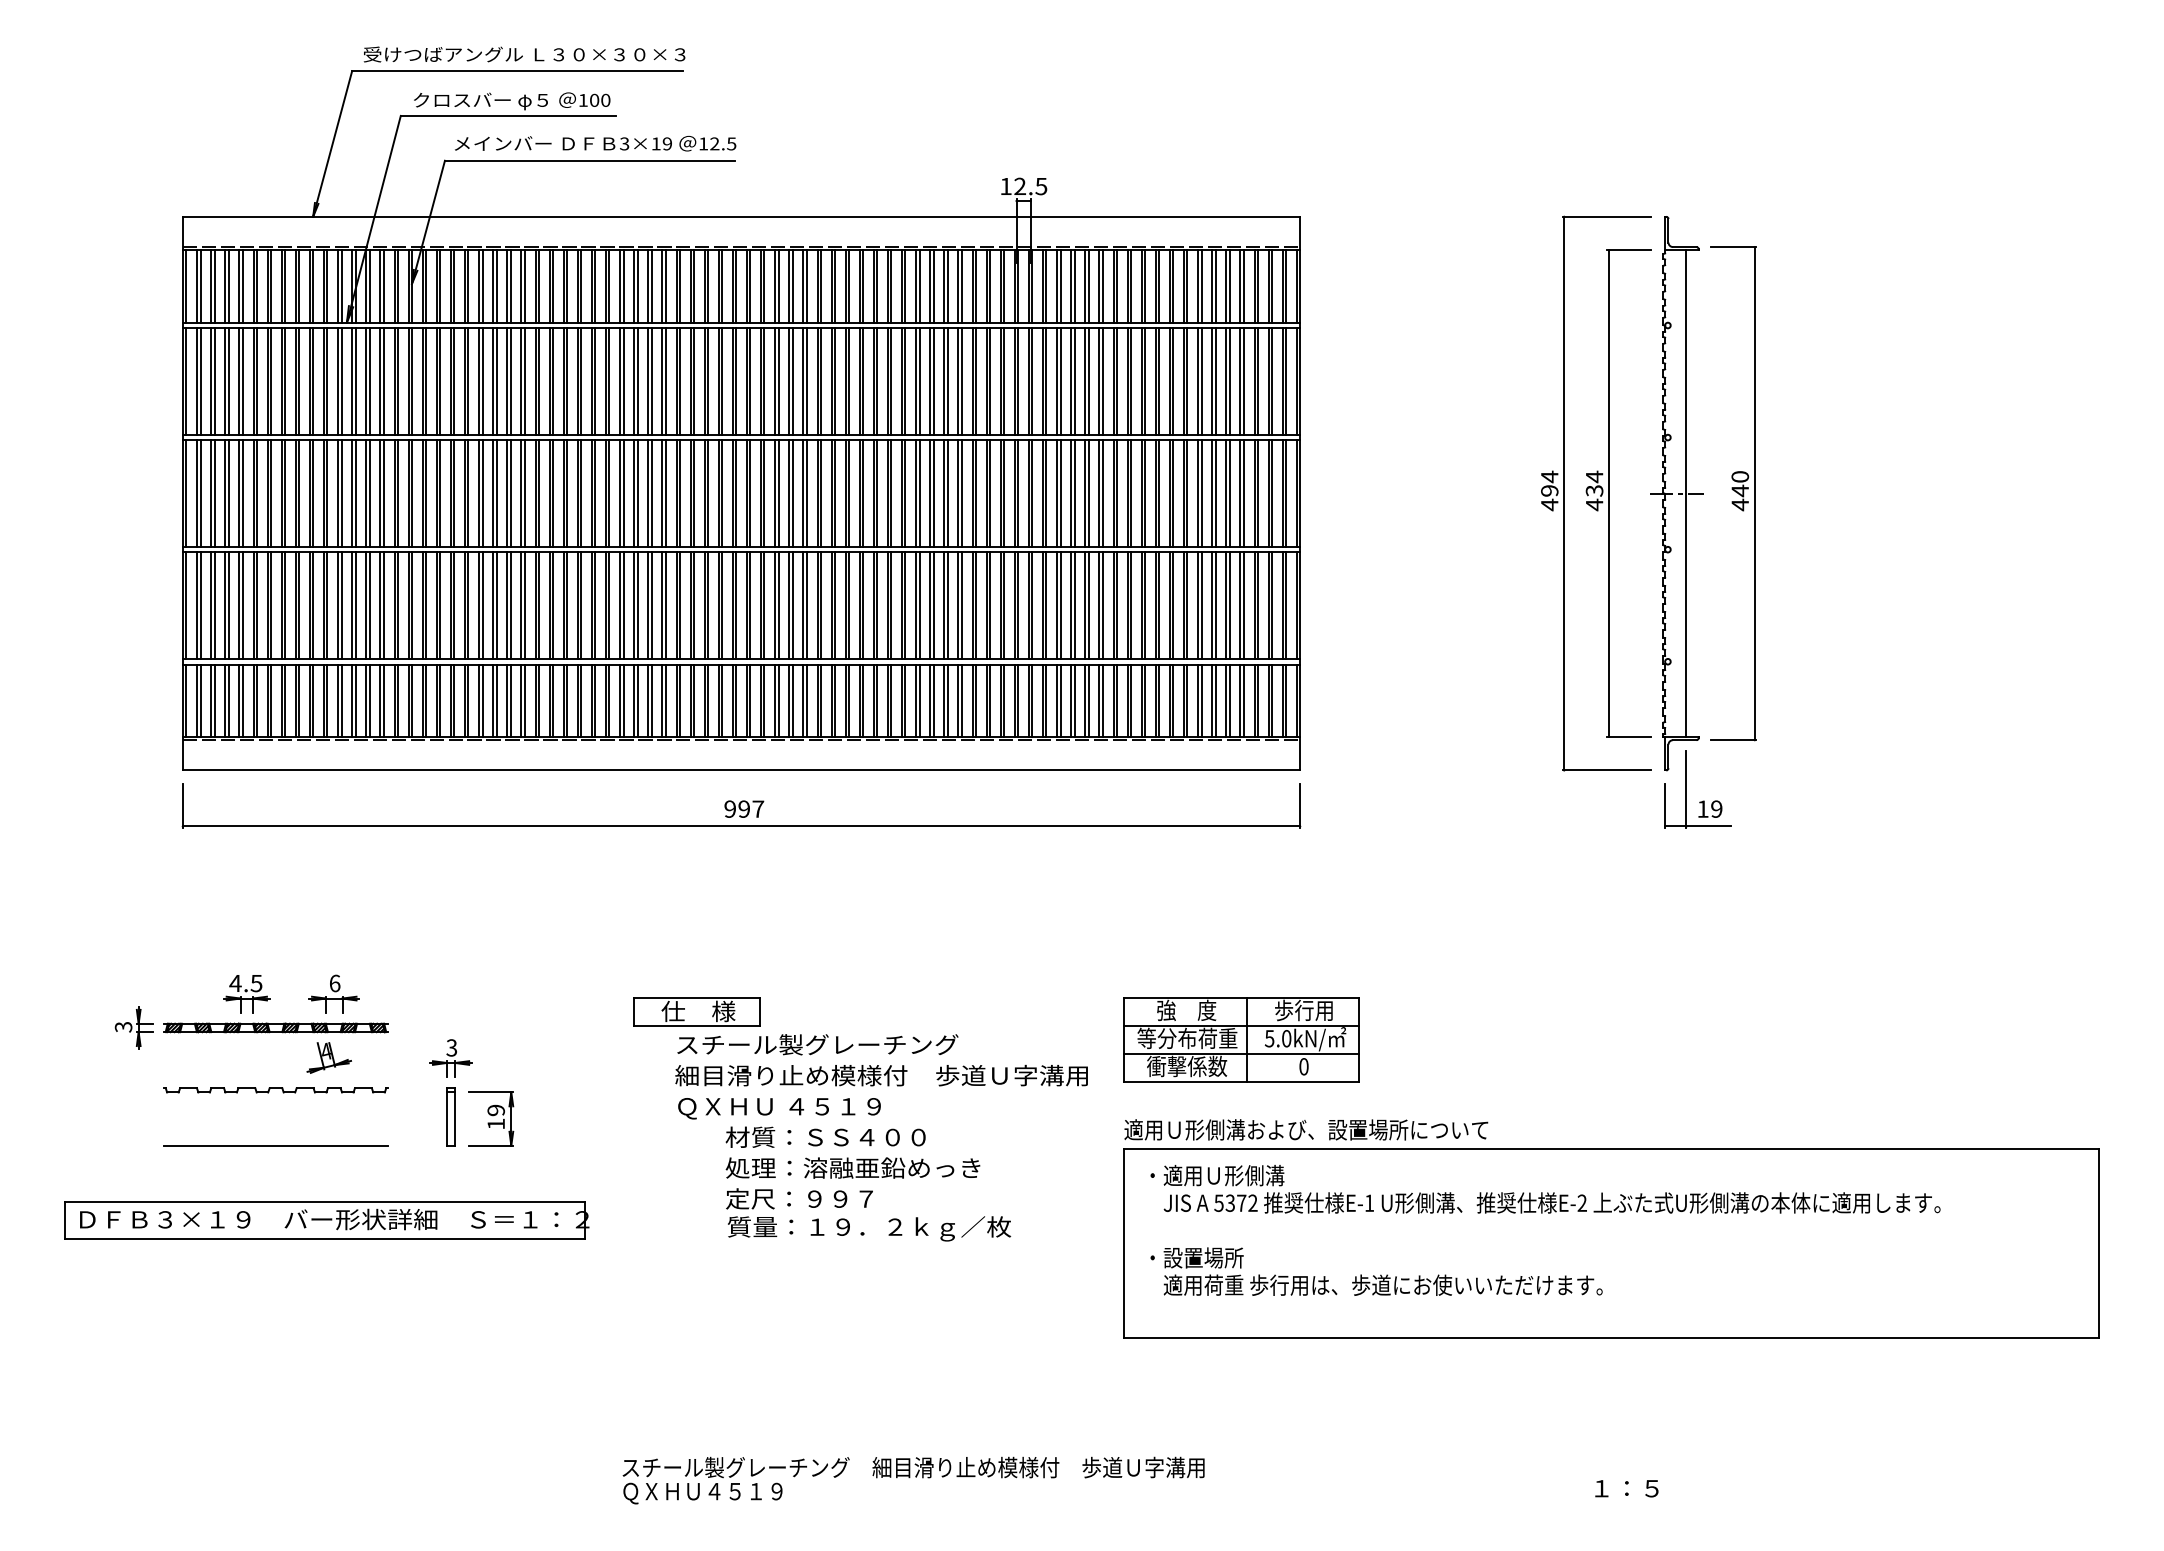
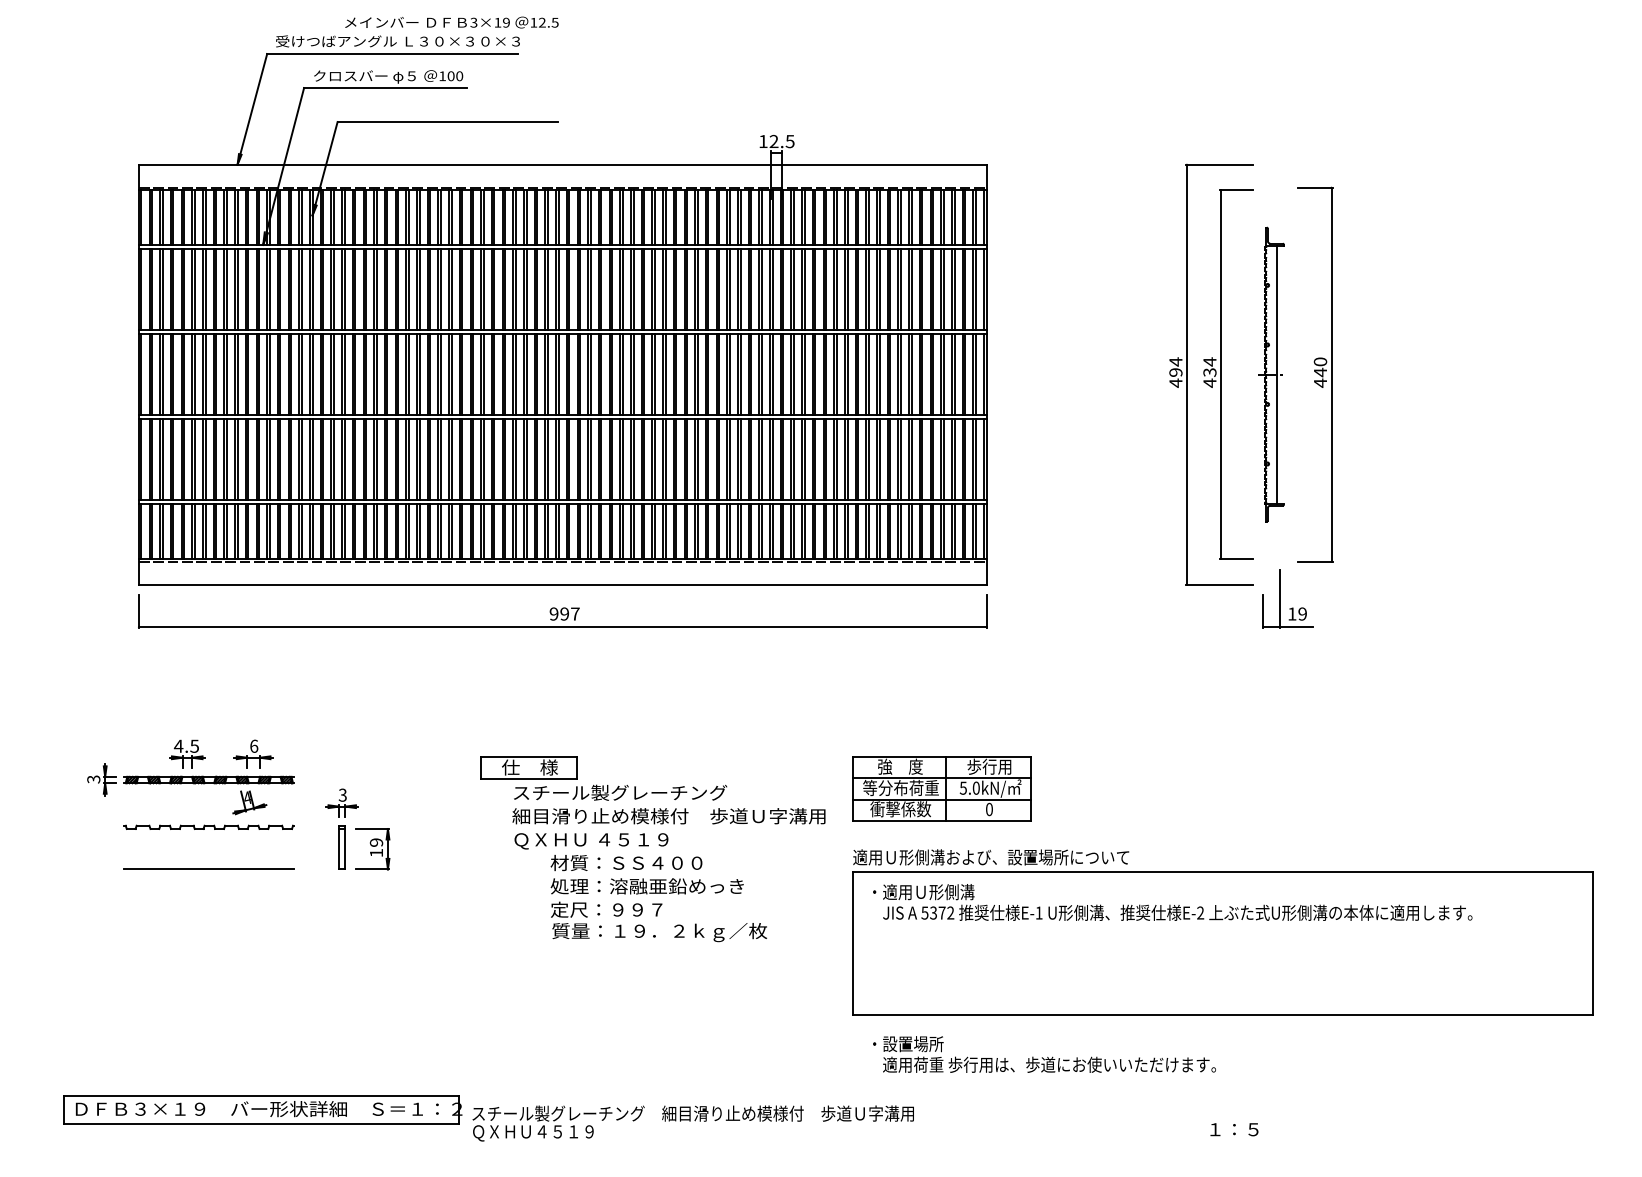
text: (595, 143) -> (451, 22), moved
part: (1676, 493) -> (1272, 374), size x0.7
part: (326, 1220) -> (262, 1109), moved
text: (1376, 1271) -> (1044, 1054), moved

